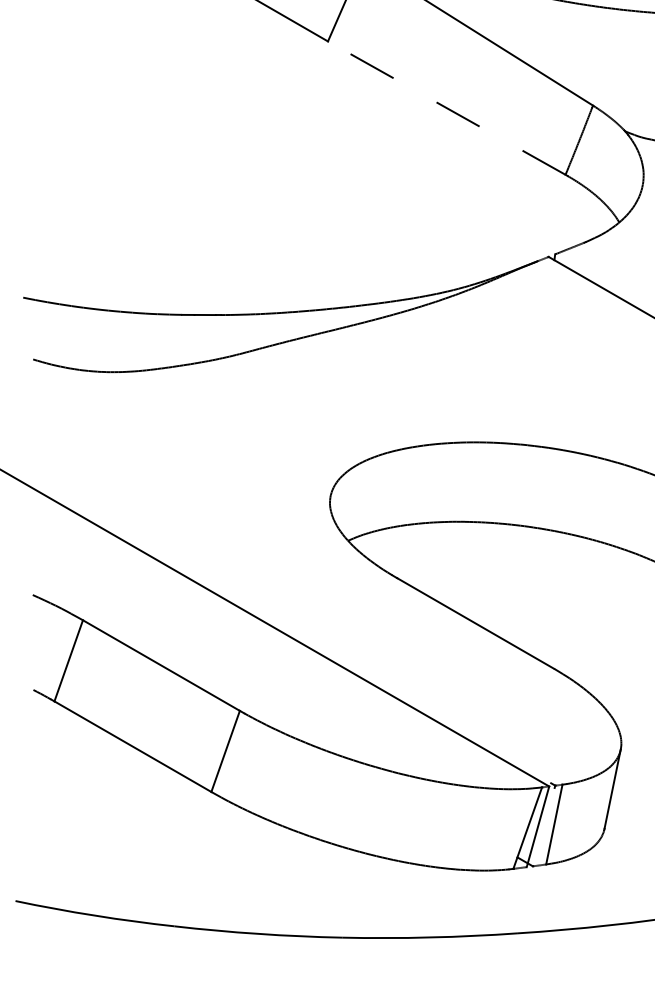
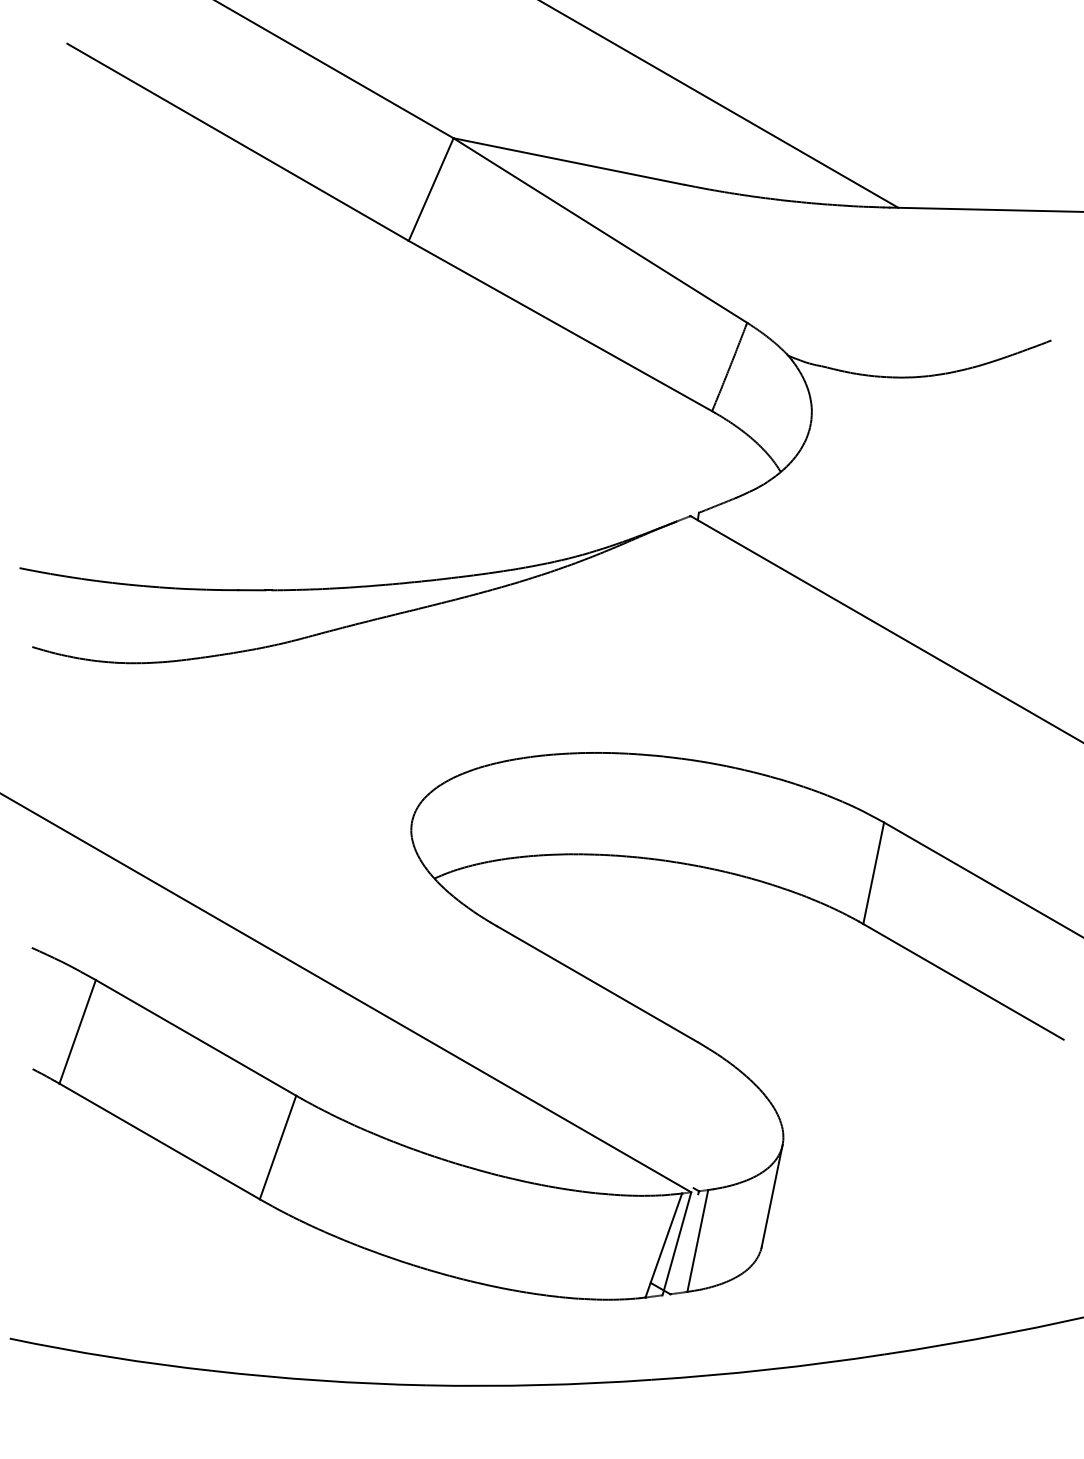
line: (446, 108) -> (560, 326), dashed -> solid

